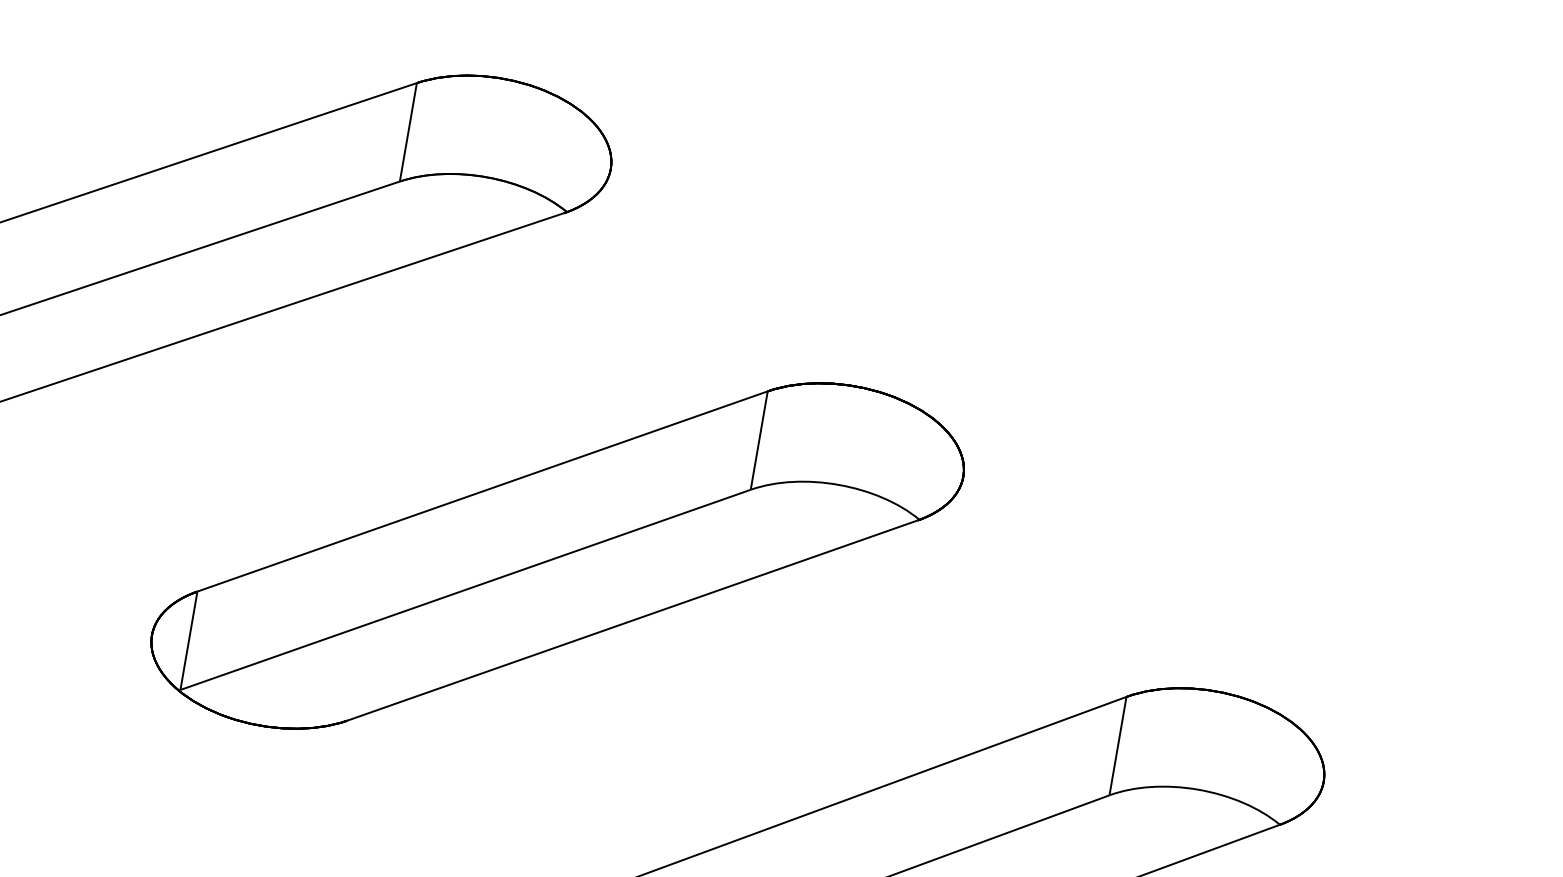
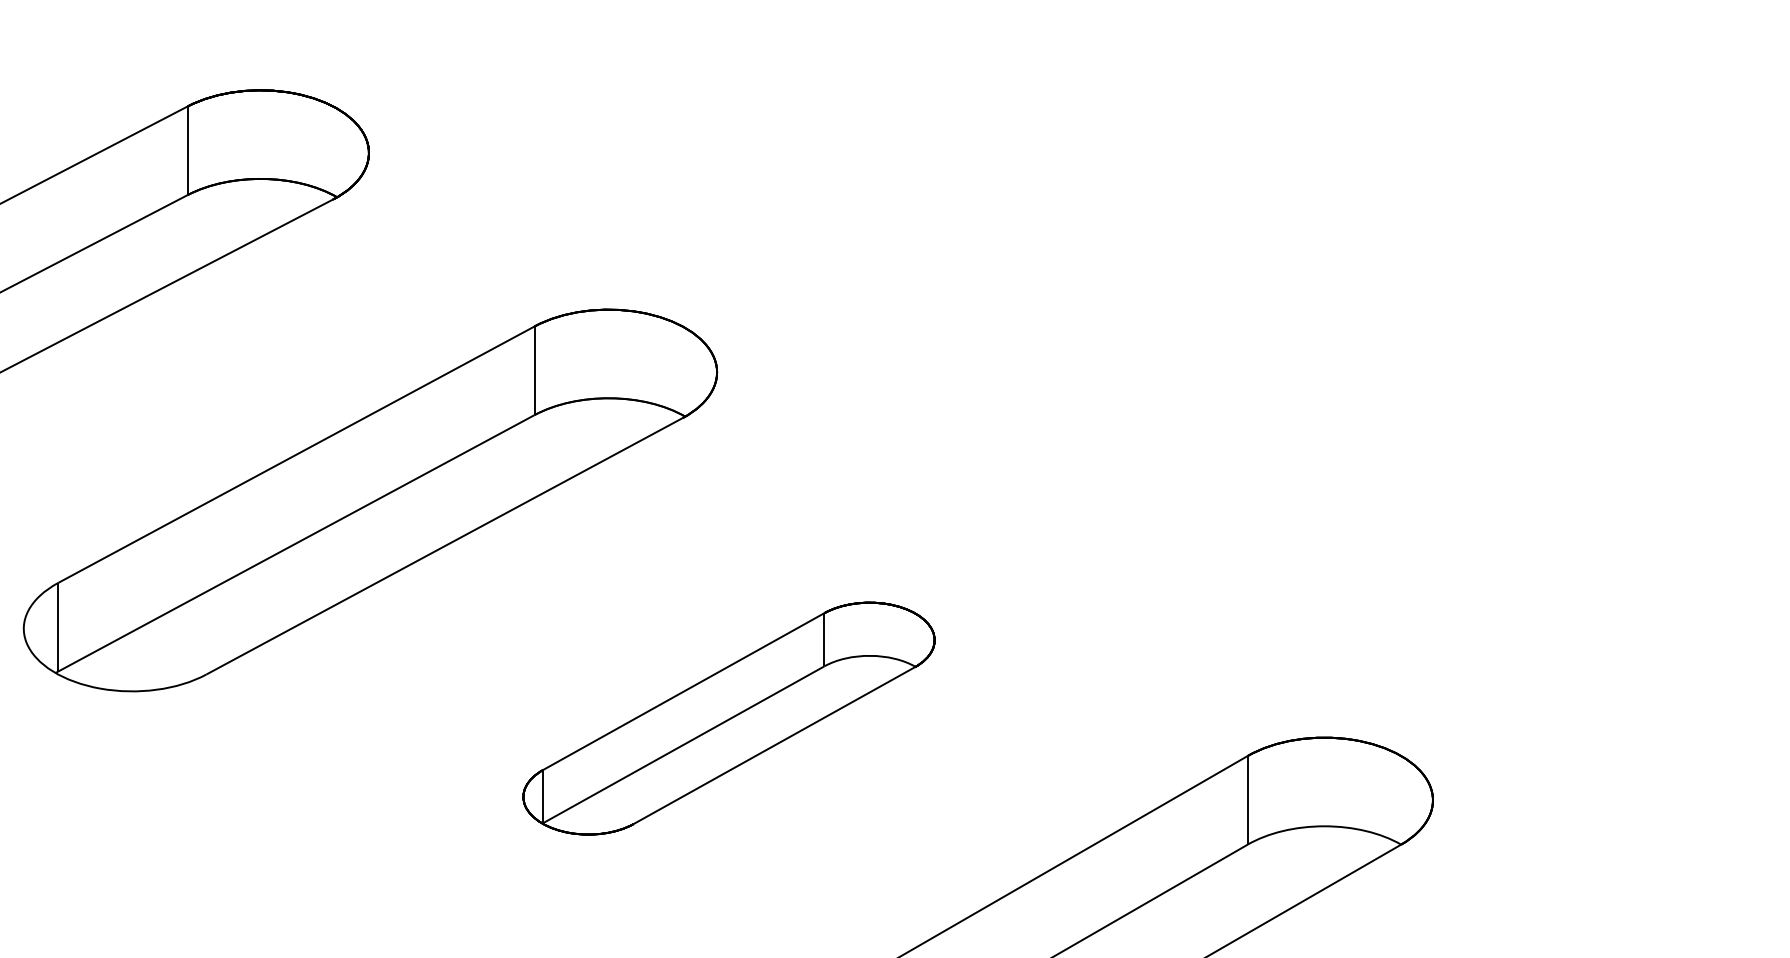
part: (557, 555) -> (728, 718), size x0.6

